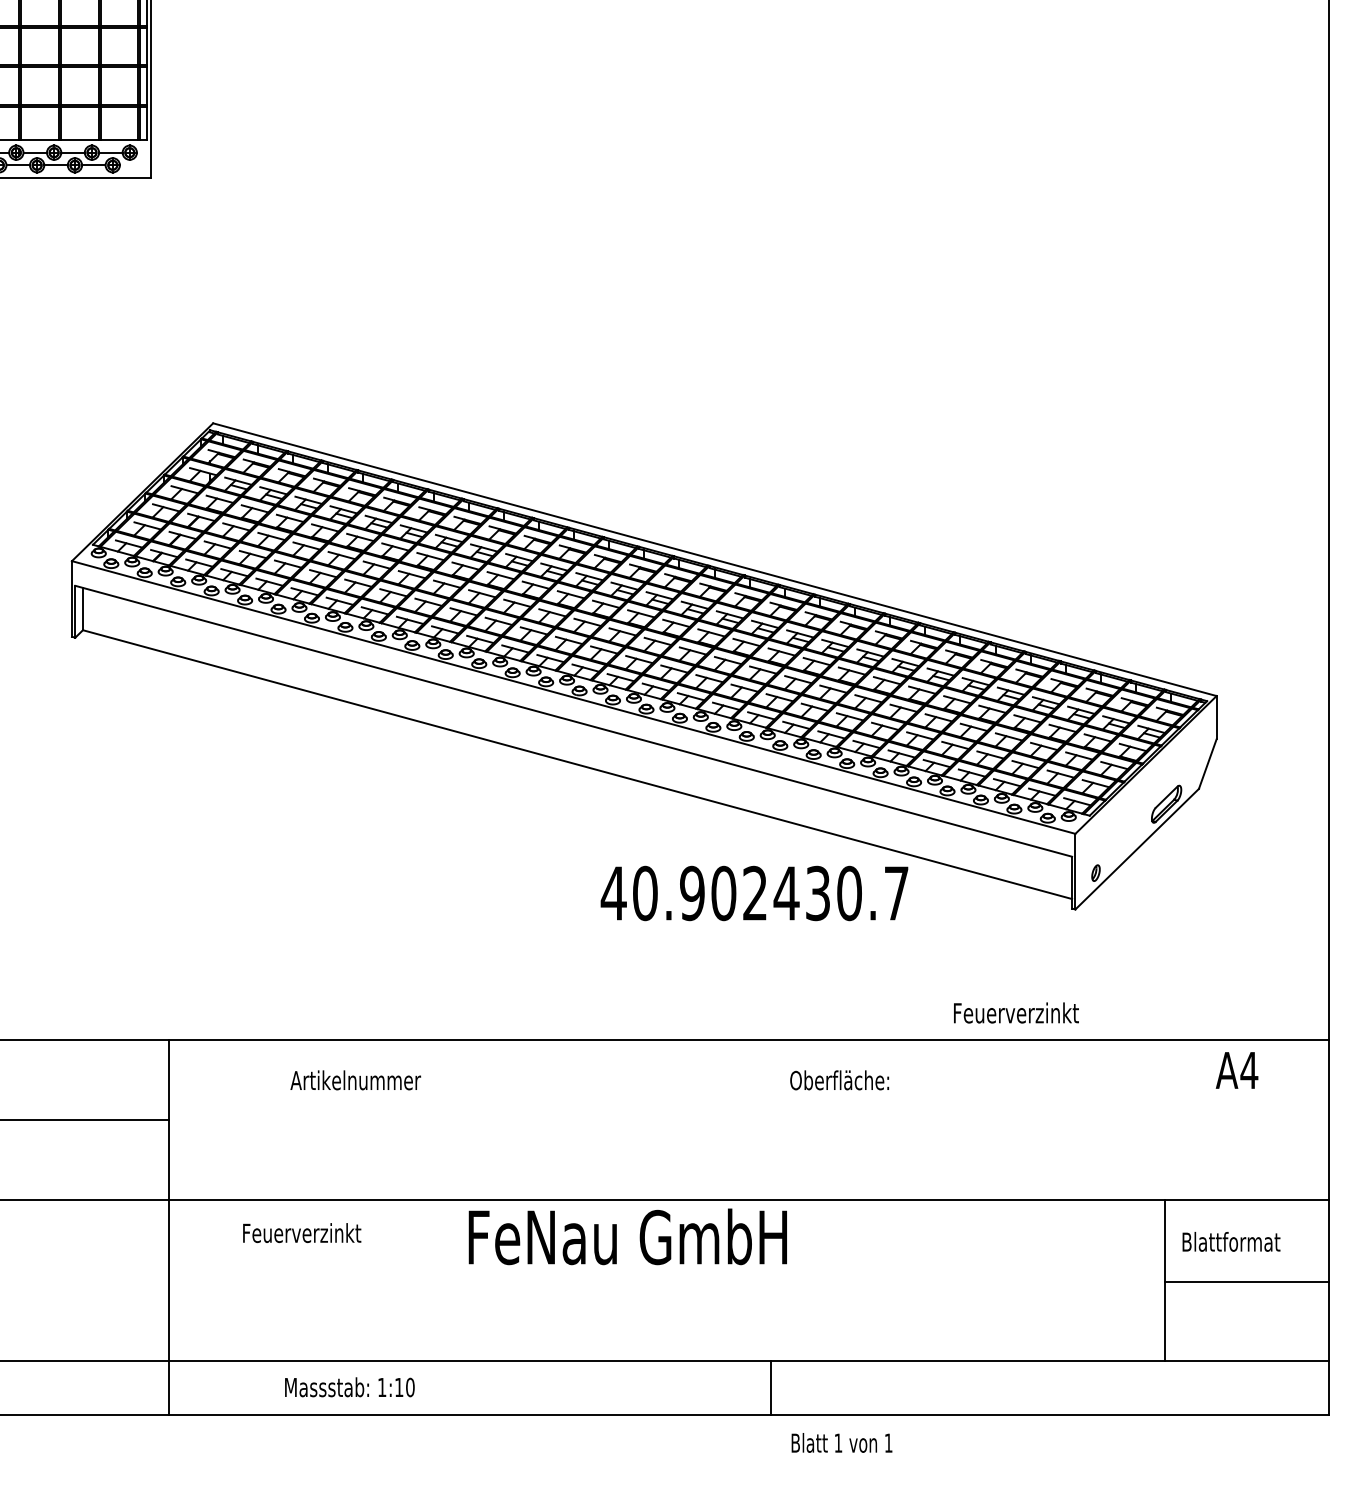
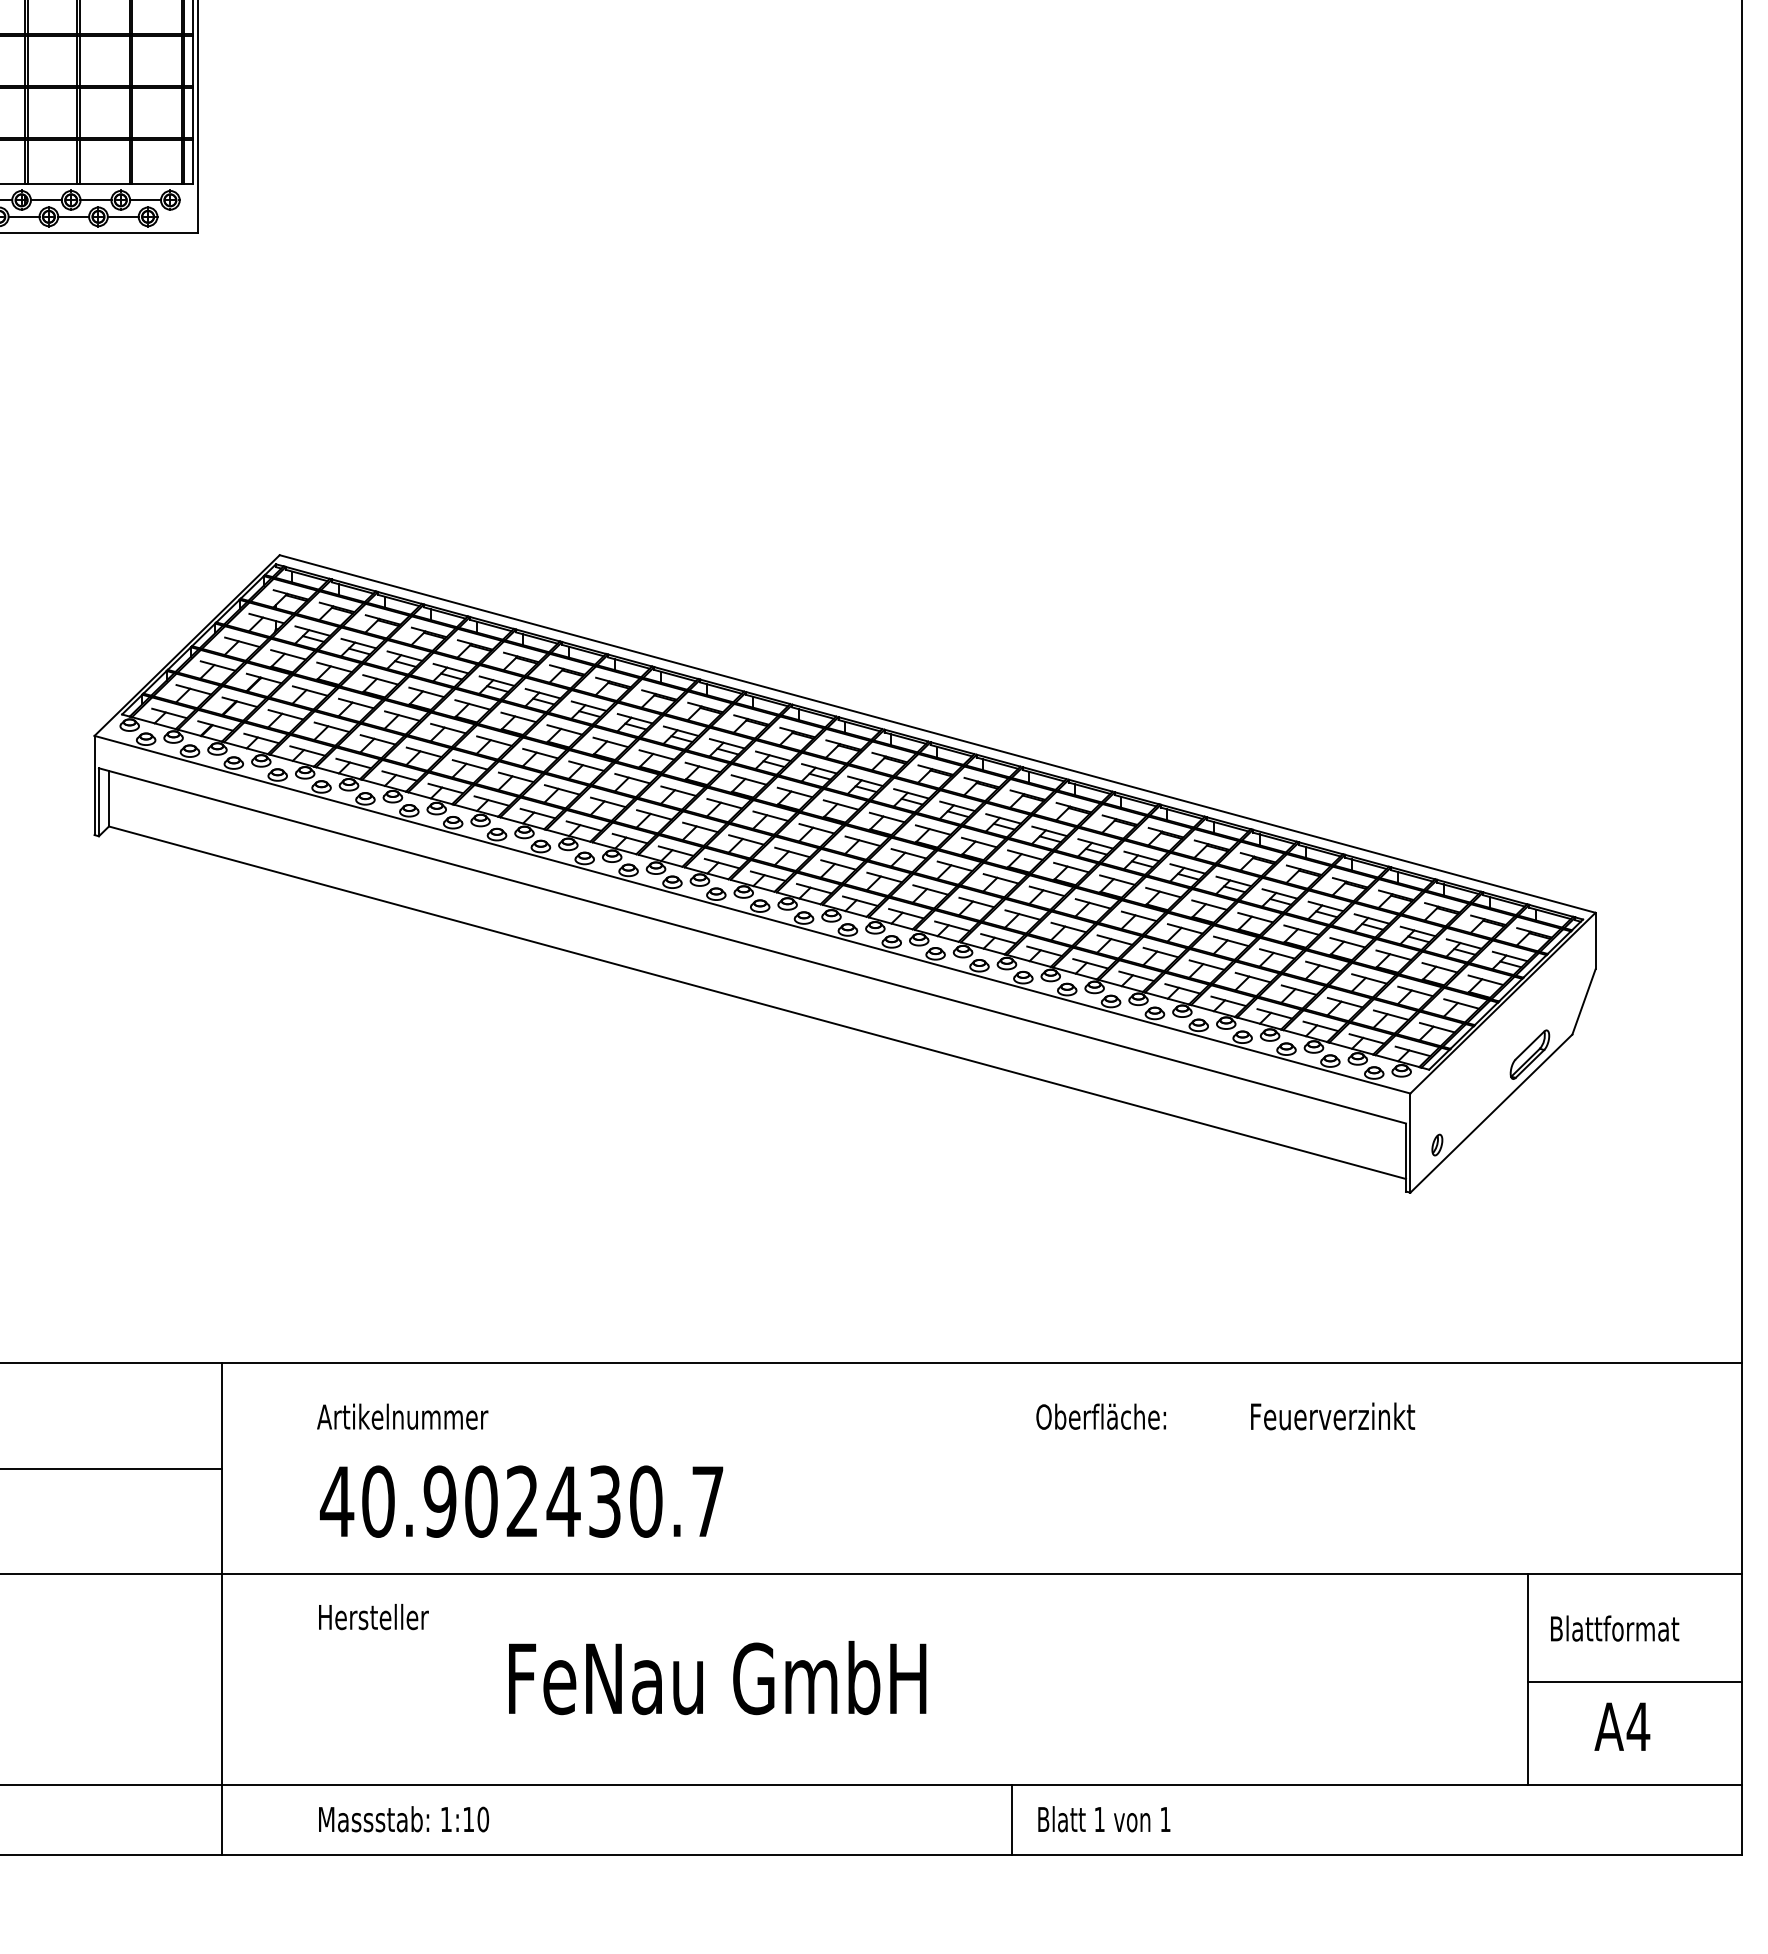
text: (754, 893) -> (521, 1501), moved
text: (1016, 1013) -> (1333, 1416), moved
text: (1237, 1070) -> (1622, 1726), moved
text: (355, 1080) -> (402, 1416), moved
text: (302, 1232) -> (397, 1616), Feuerverzinkt -> Hersteller
text: (627, 1237) -> (717, 1678), moved
text: (350, 1387) -> (404, 1819), moved
text: (842, 1443) -> (1104, 1819), moved

